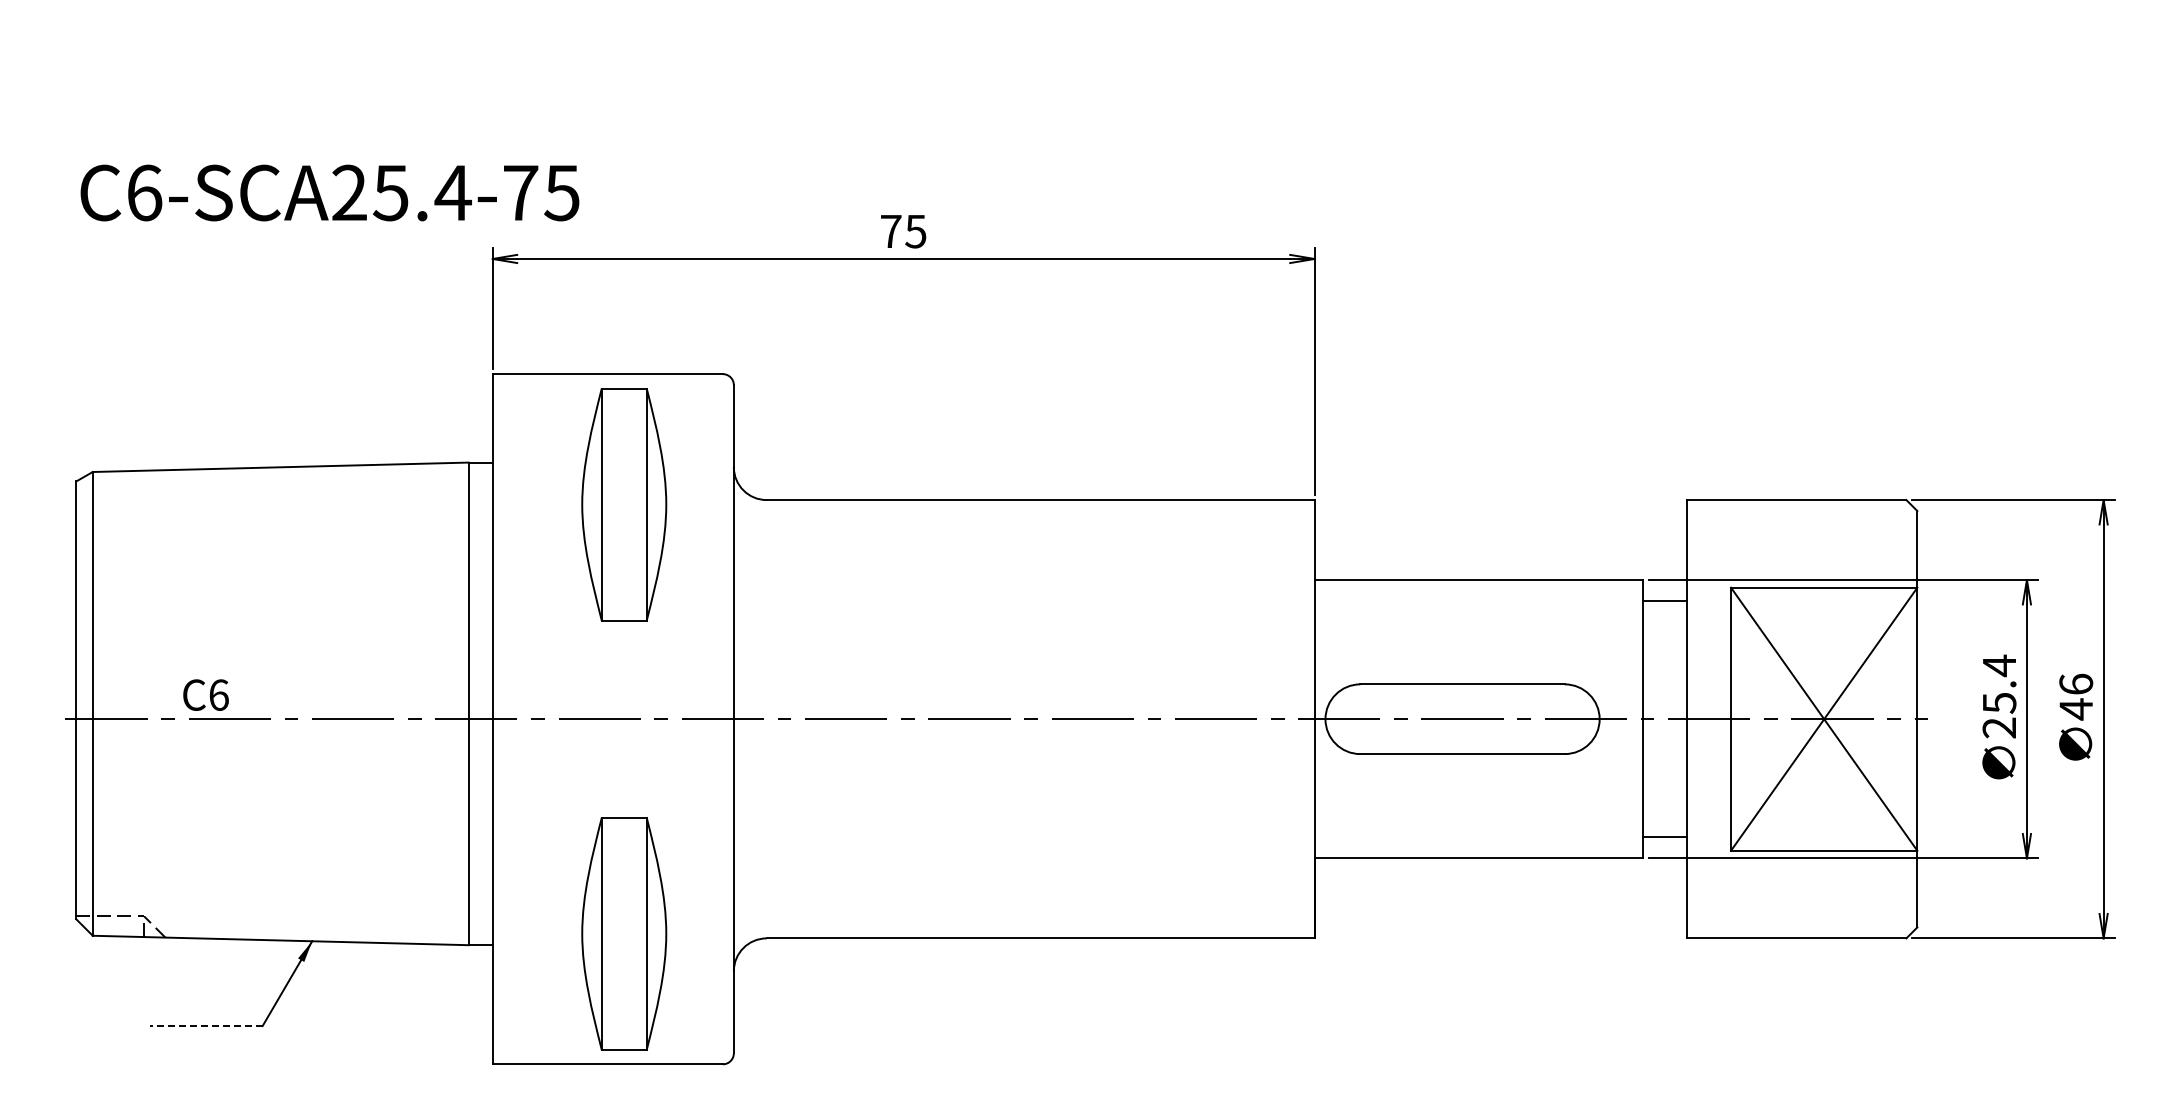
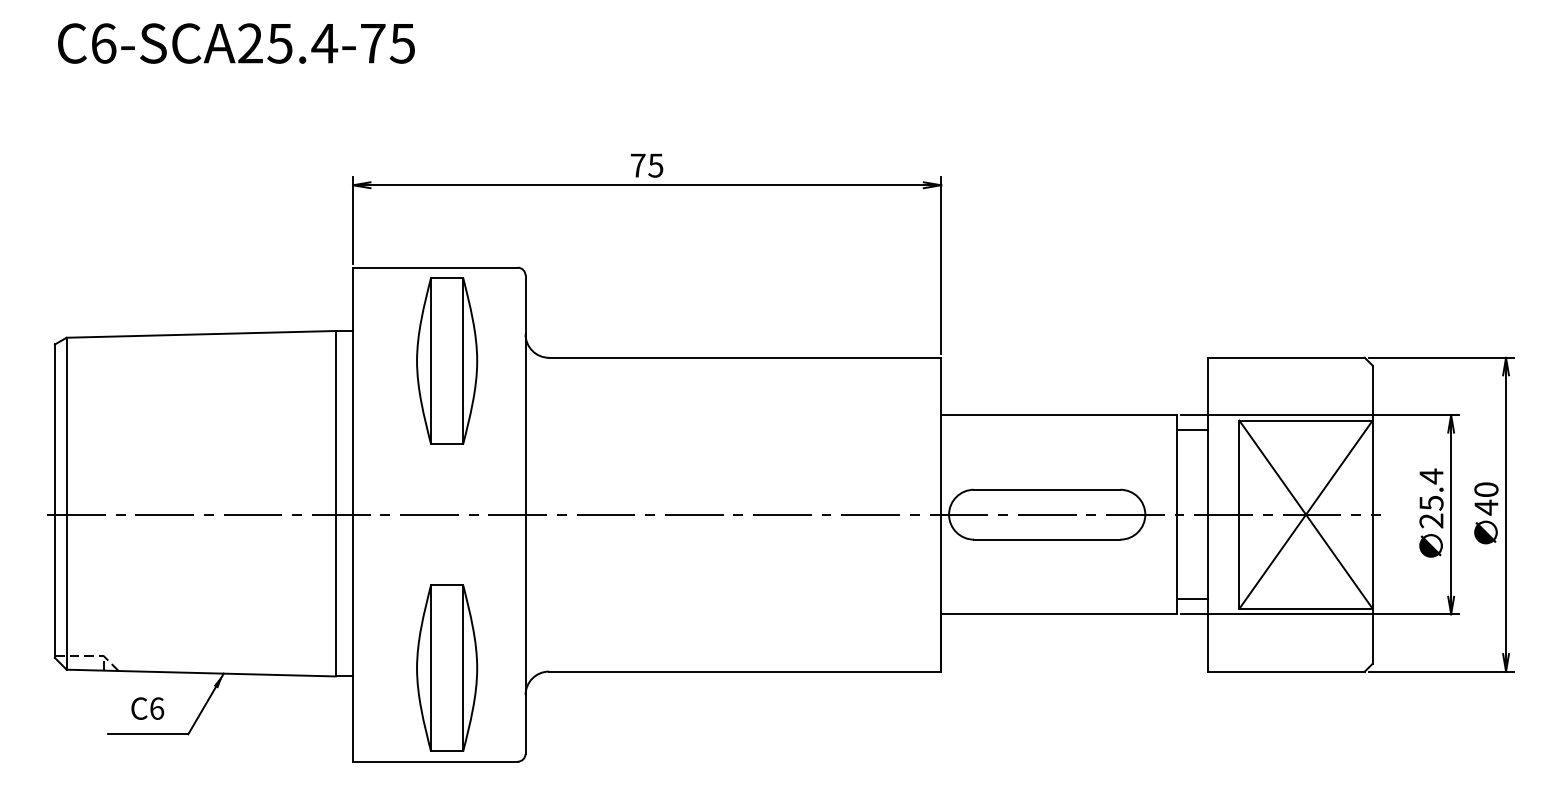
text: (329, 192) -> (236, 43), moved
text: (2076, 683) -> (1486, 489), 46 -> 40
text: (205, 694) -> (147, 708), moved
line: (205, 1026) -> (147, 734), dashed -> solid

